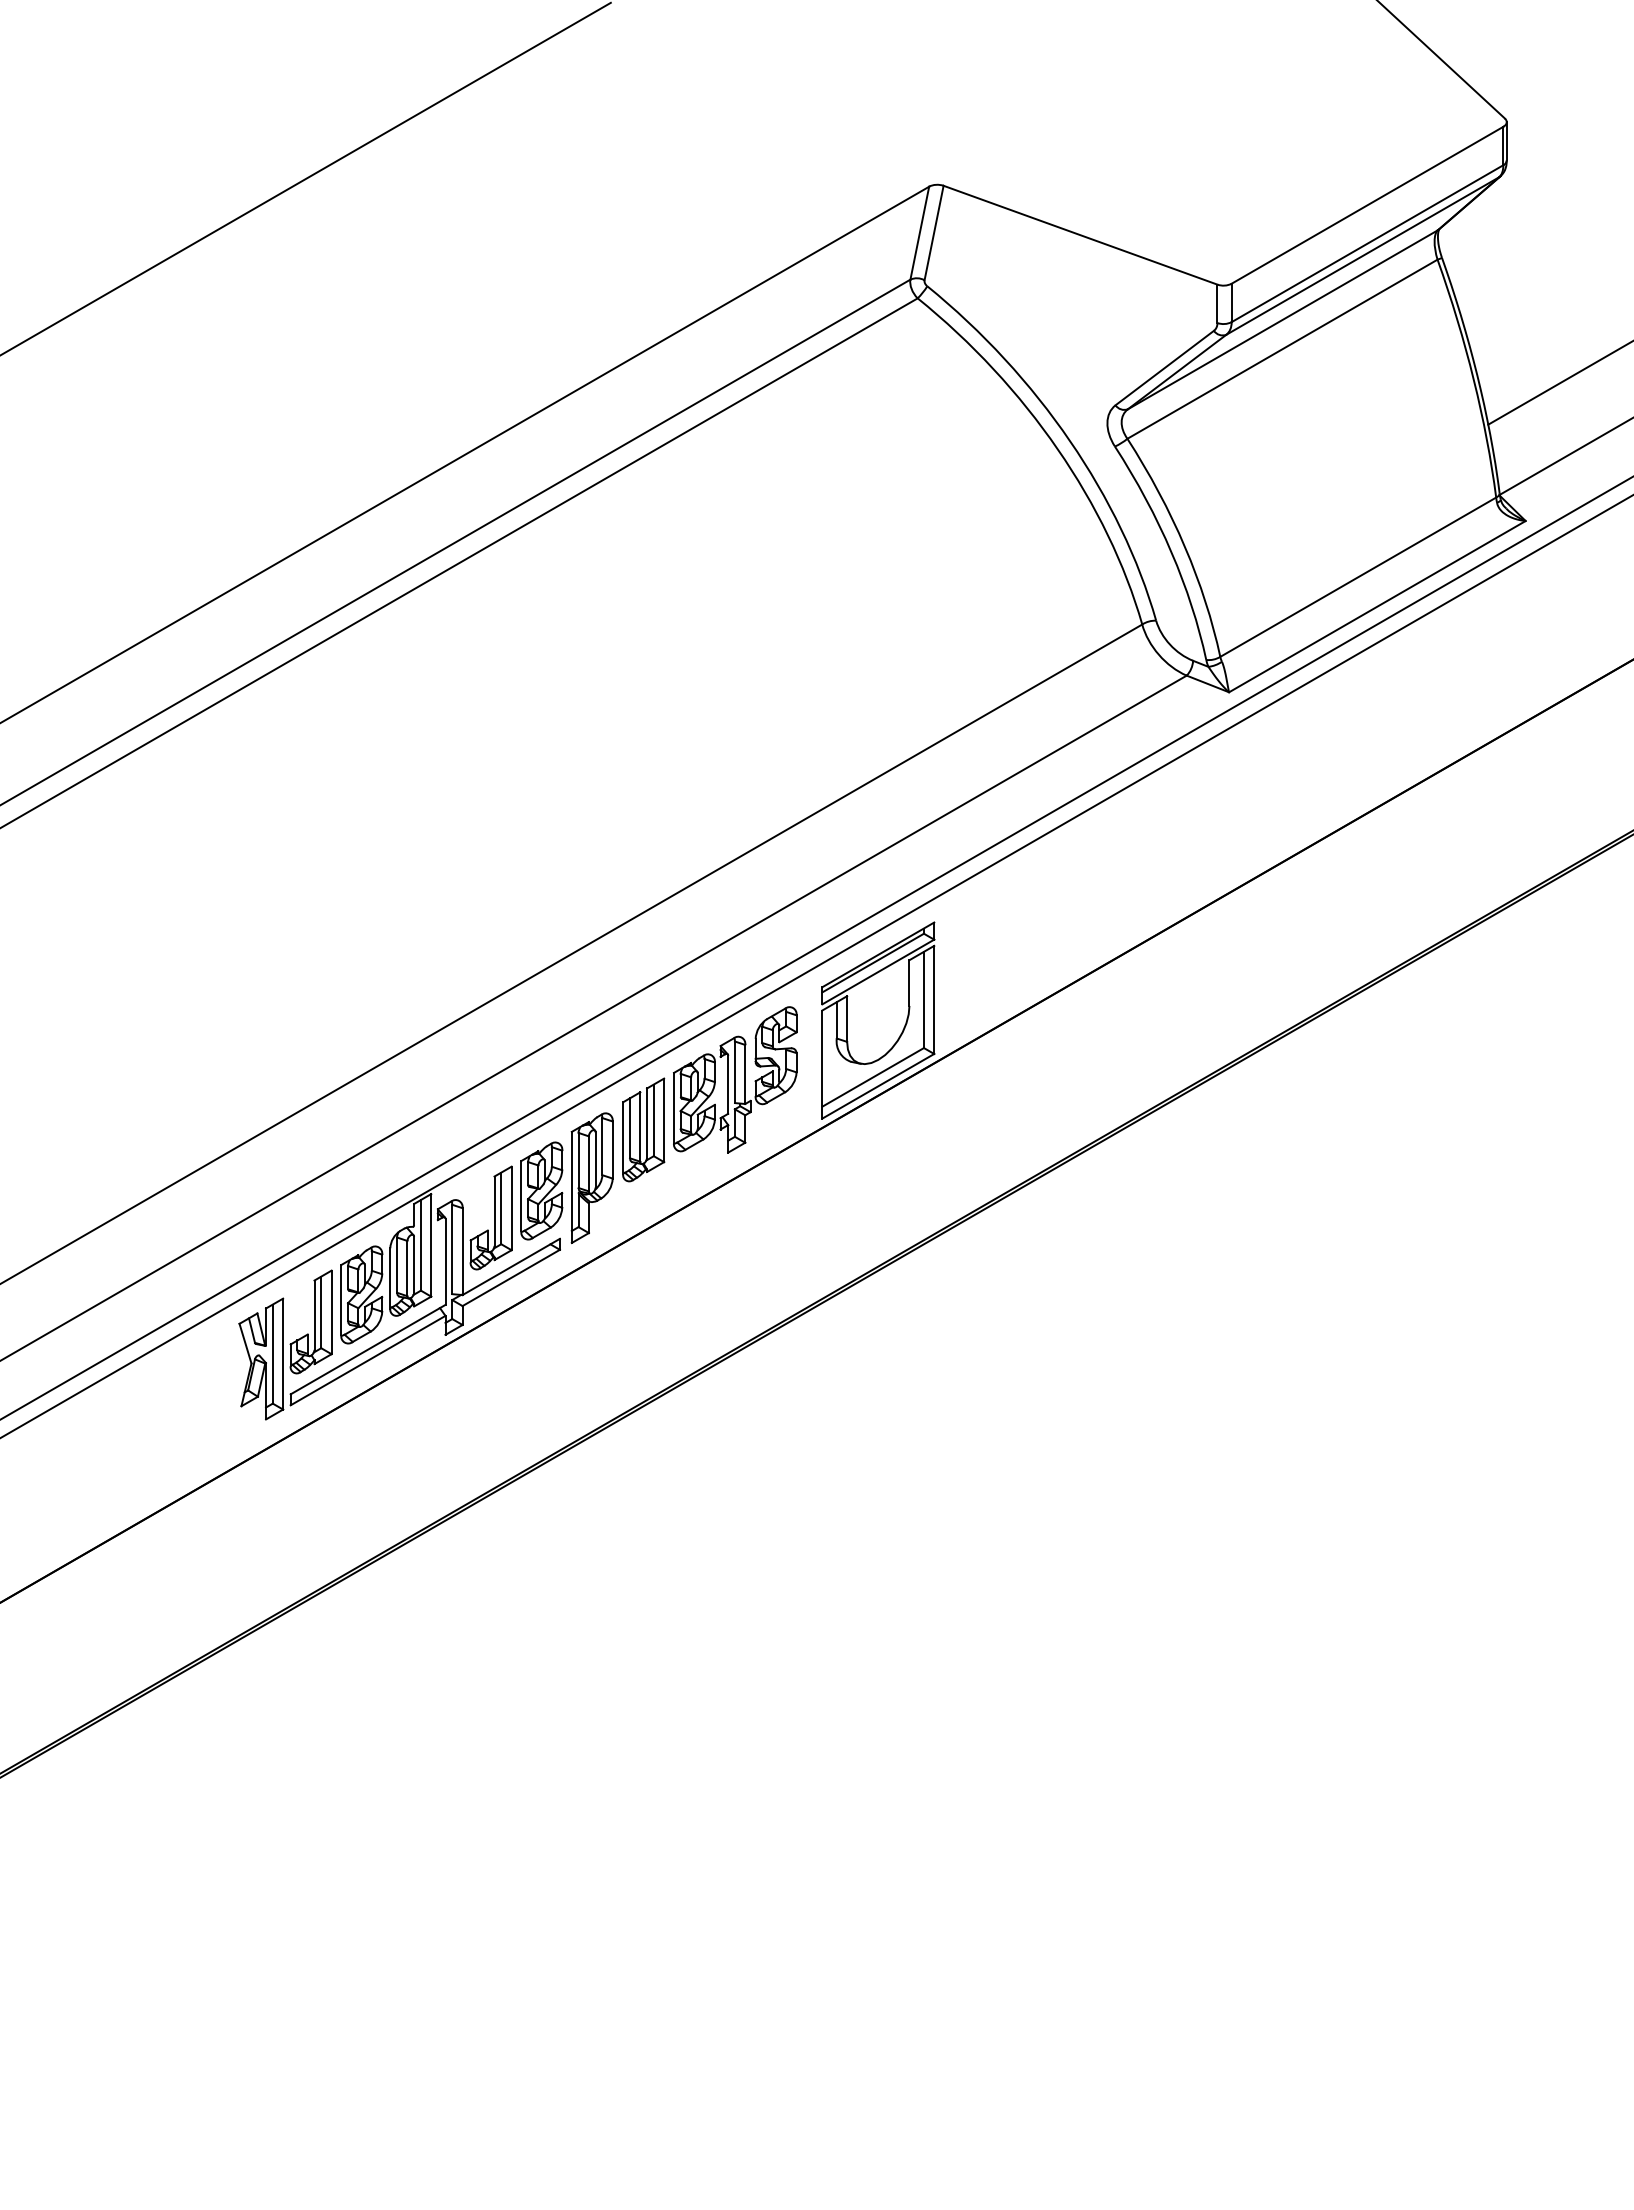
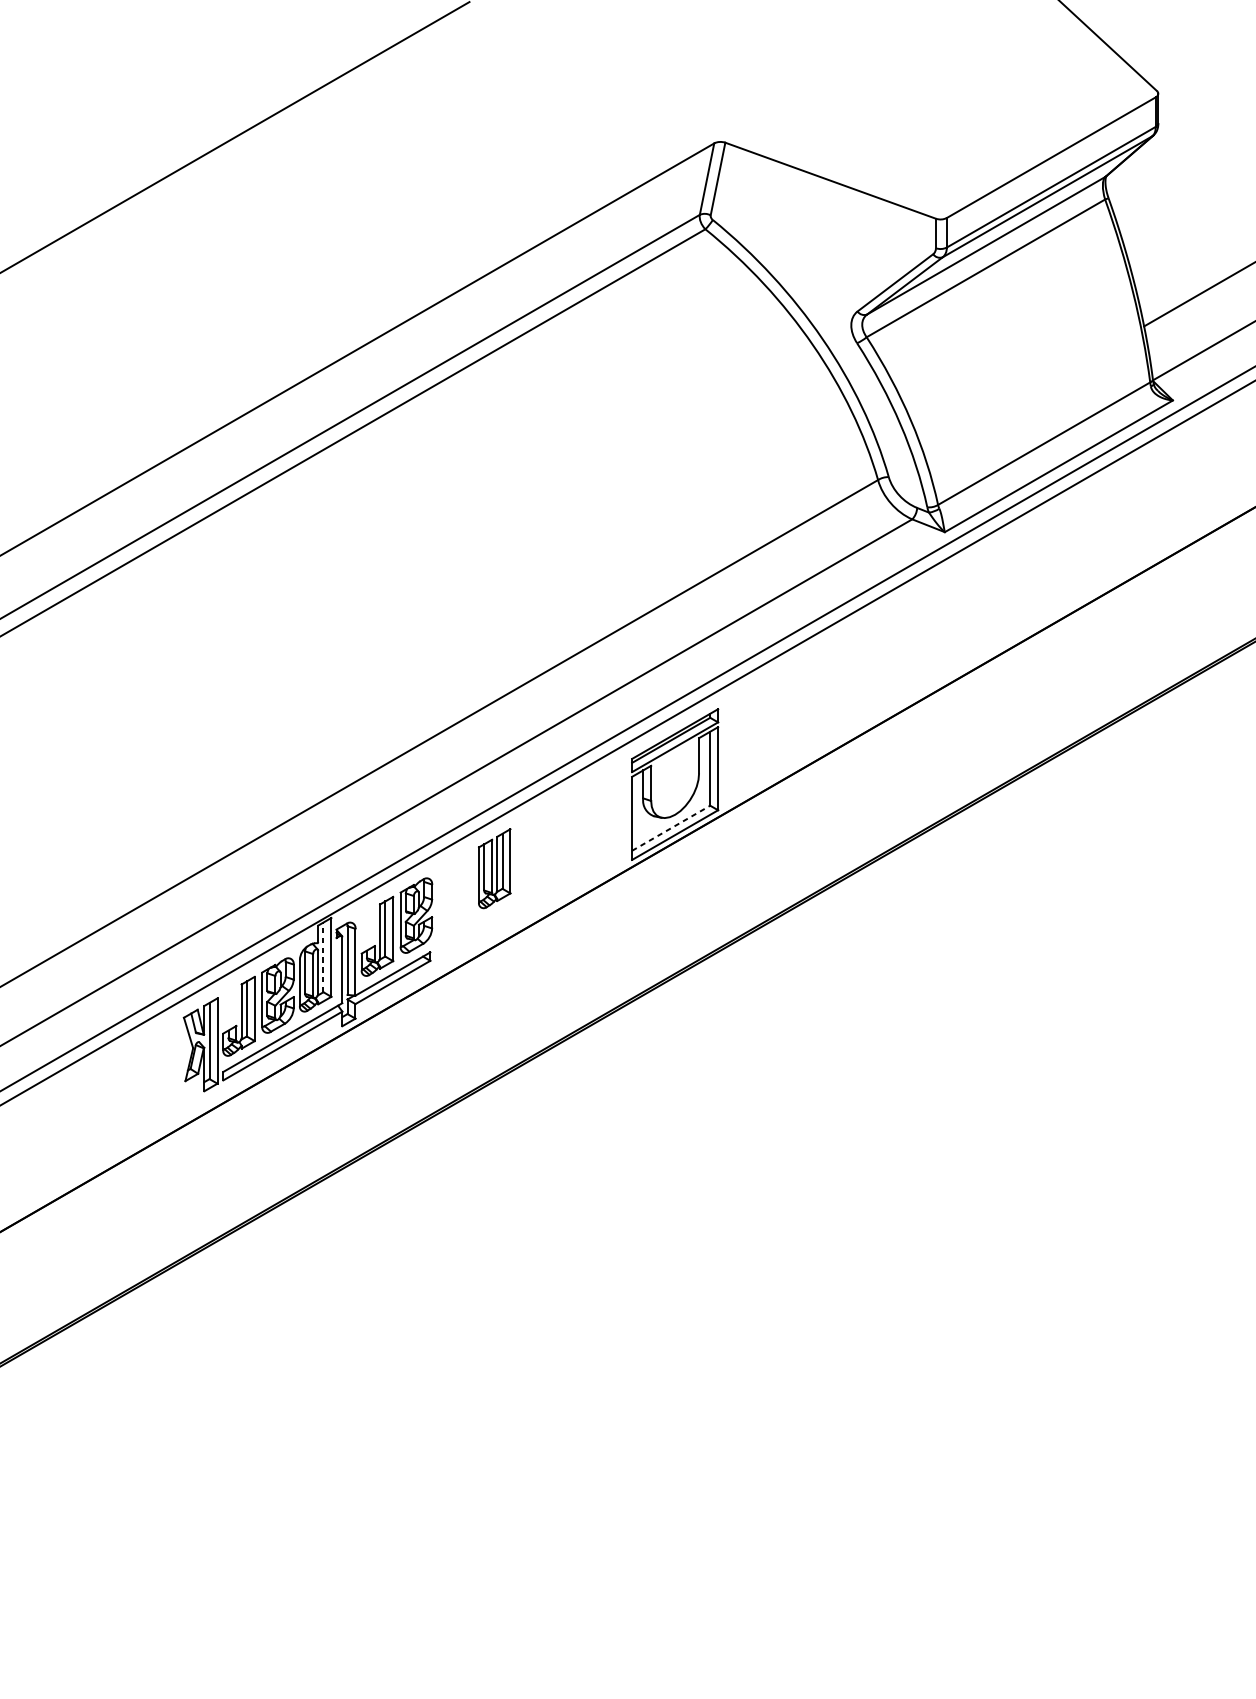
line: (873, 1077) -> (671, 828), solid -> dashed
part: (735, 1079) -> (565, 829), removed
part: (591, 1177) -> (454, 905), removed
line: (420, 1244) -> (323, 956), solid -> dashed

